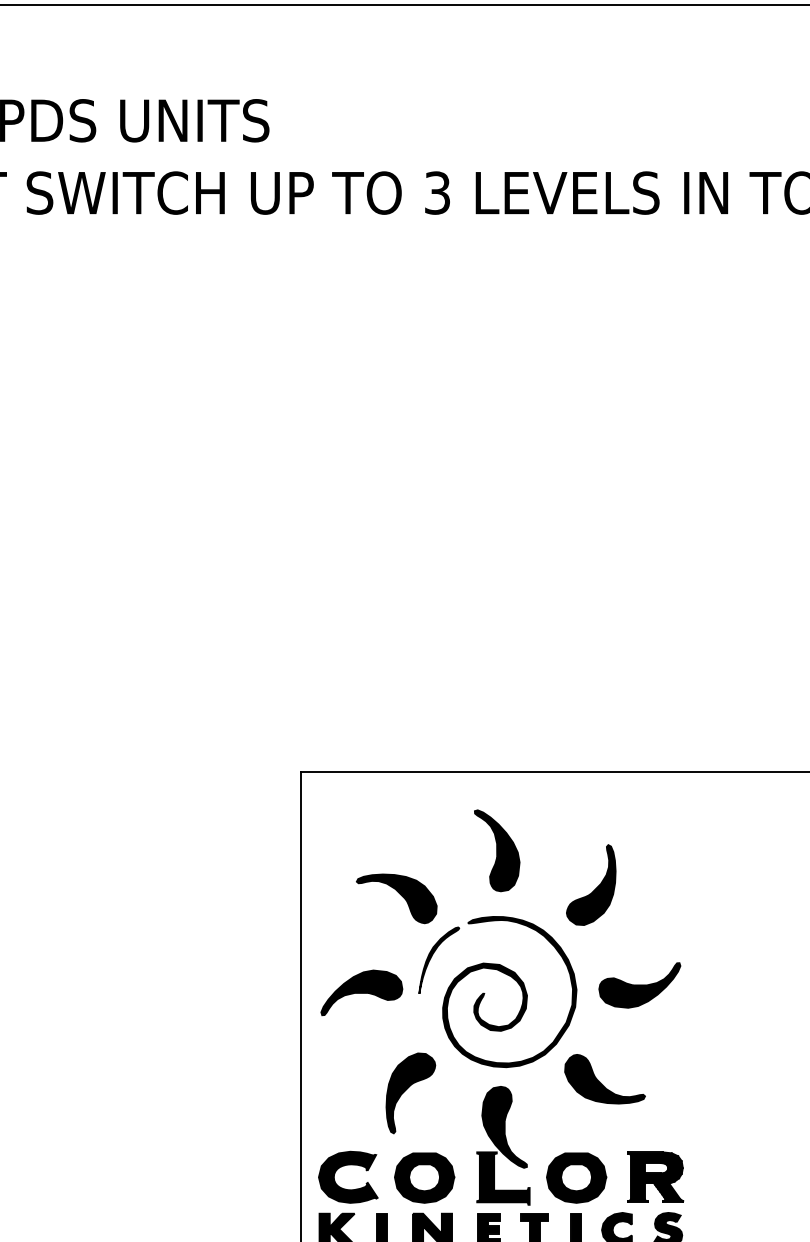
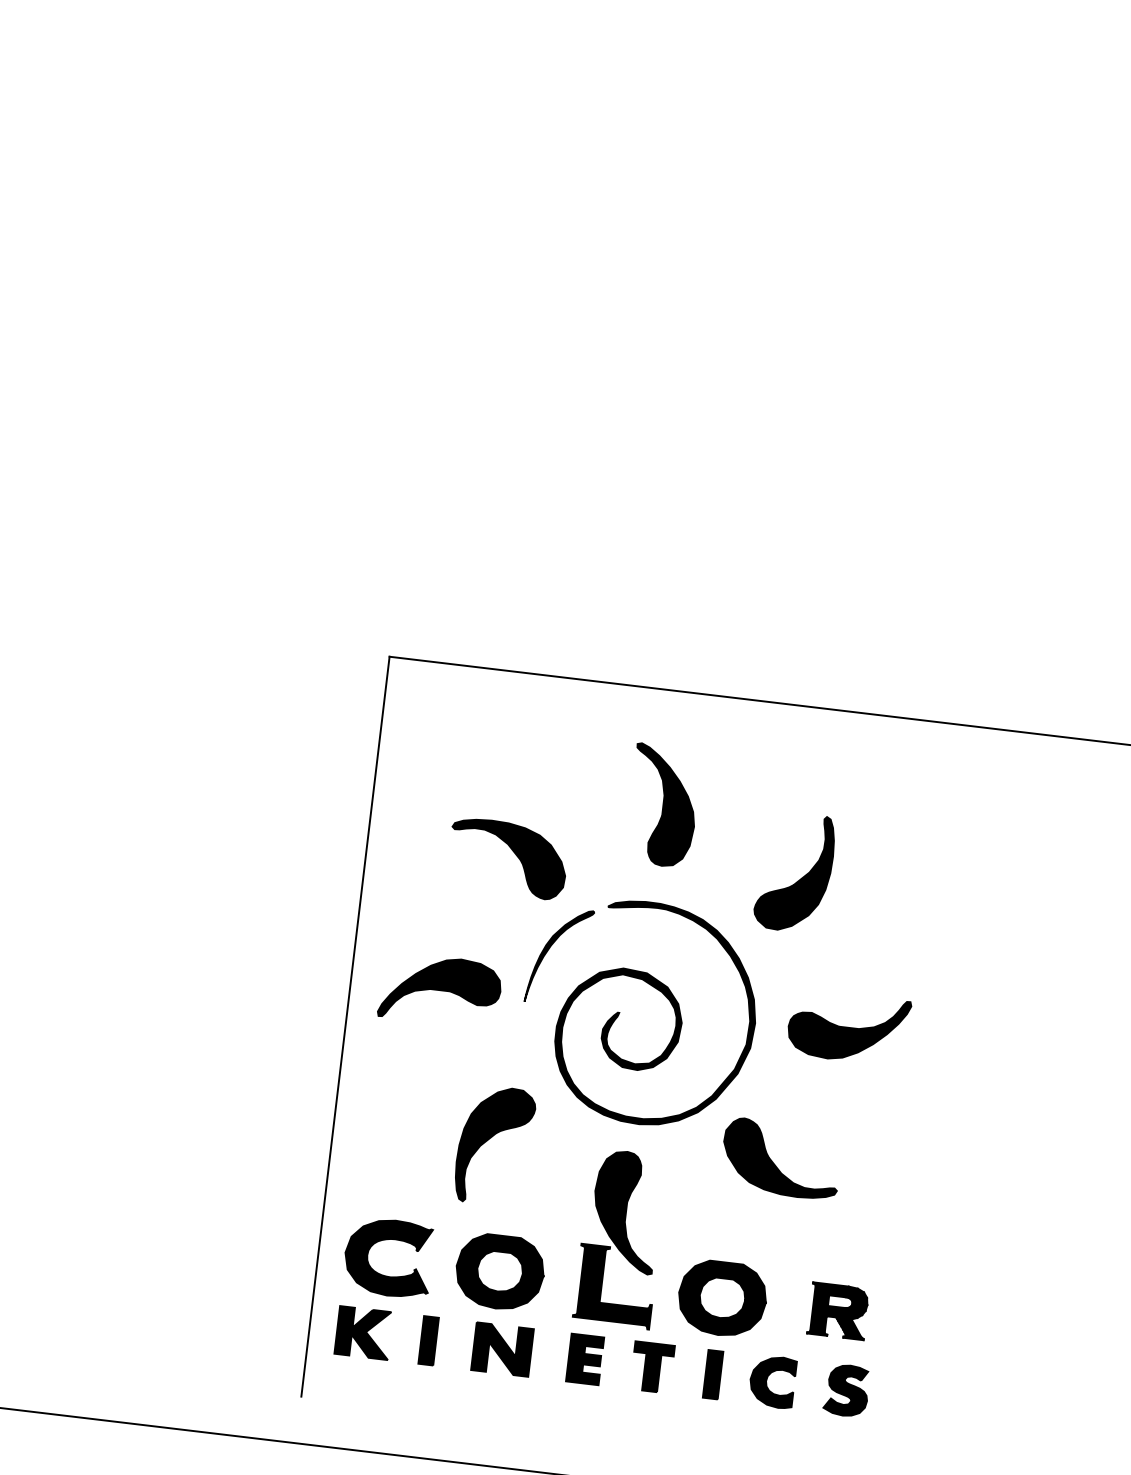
part: (655, 1176) -> (838, 1310), size x0.7

